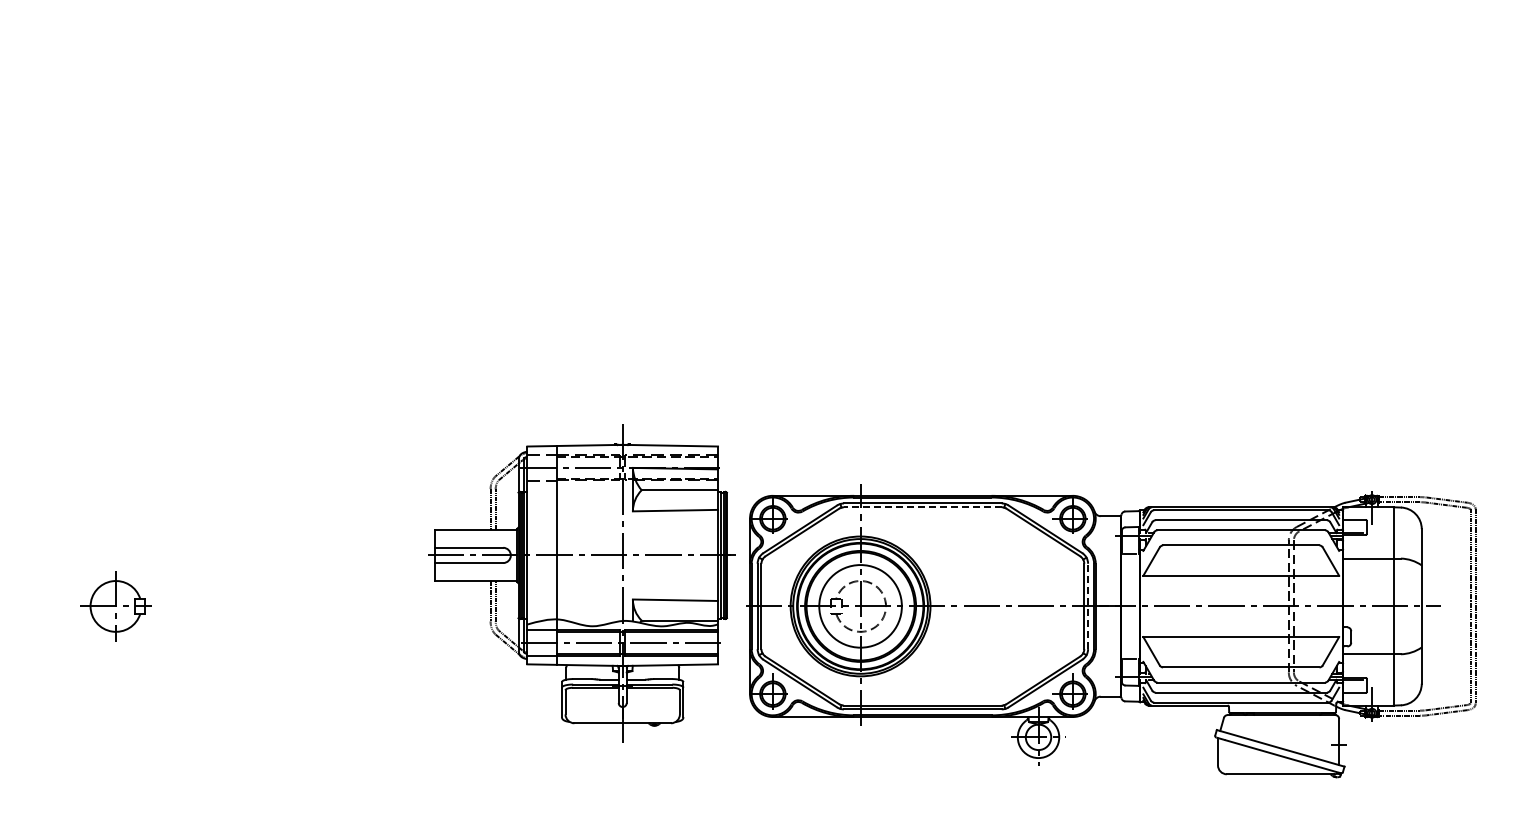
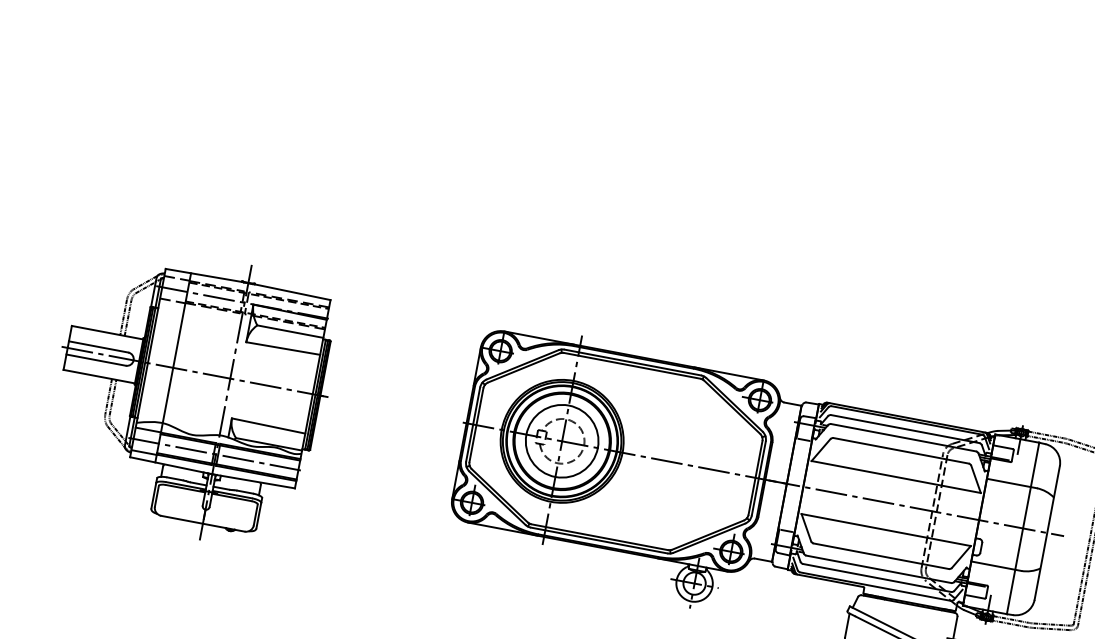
line: (922, 507) -> (631, 365), dashed -> solid
part: (581, 583) -> (190, 396), moved
line: (1088, 606) -> (759, 478), dashed -> solid

